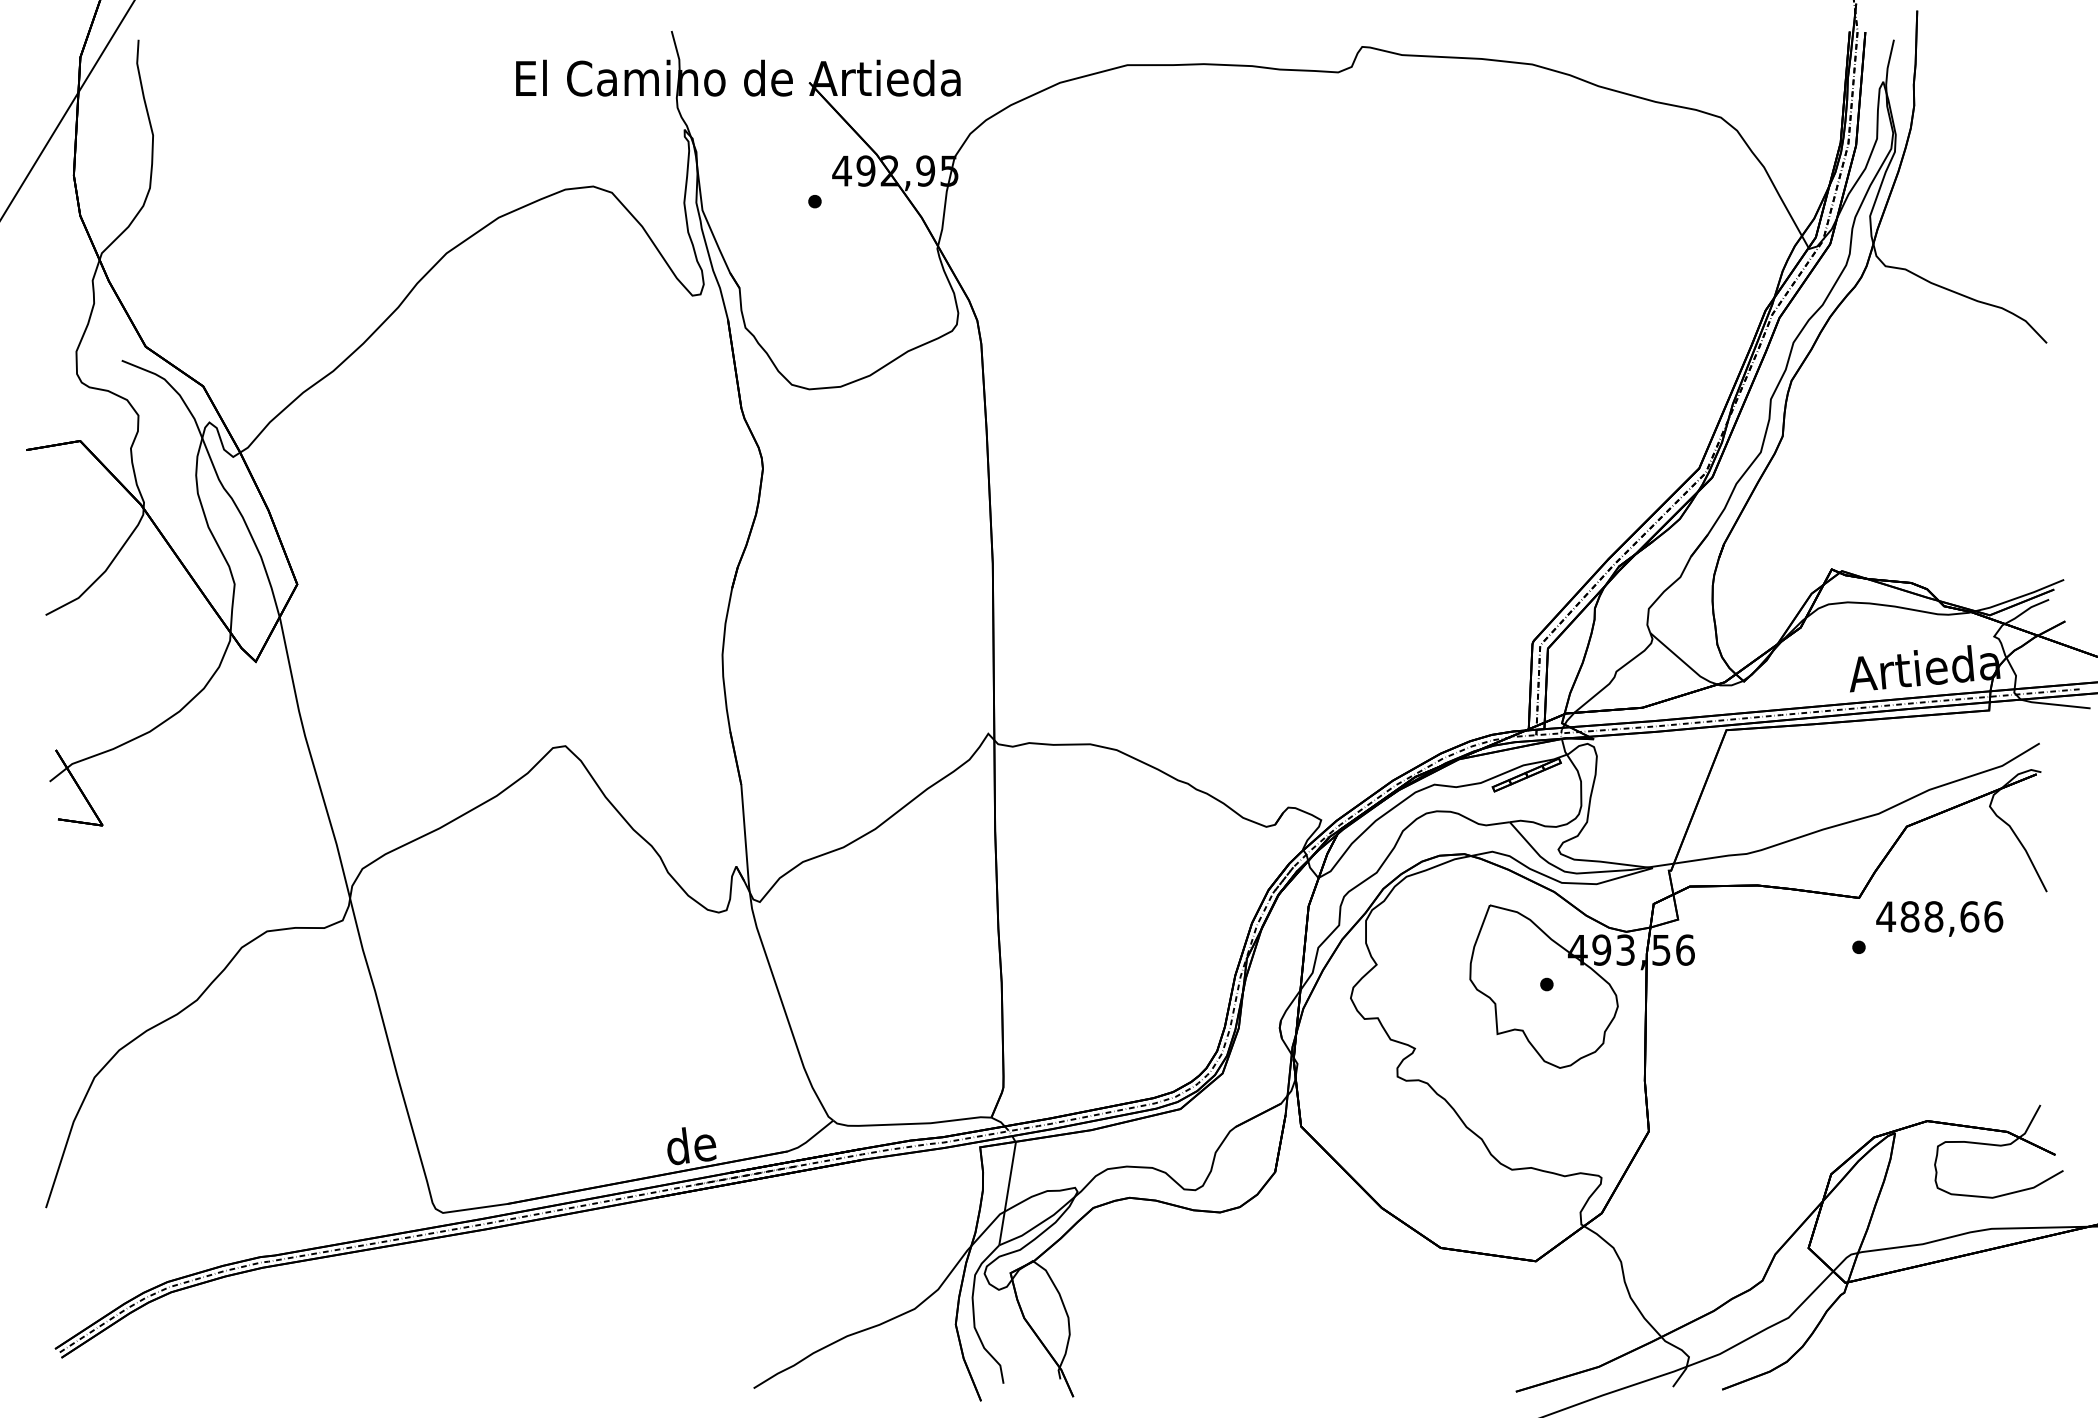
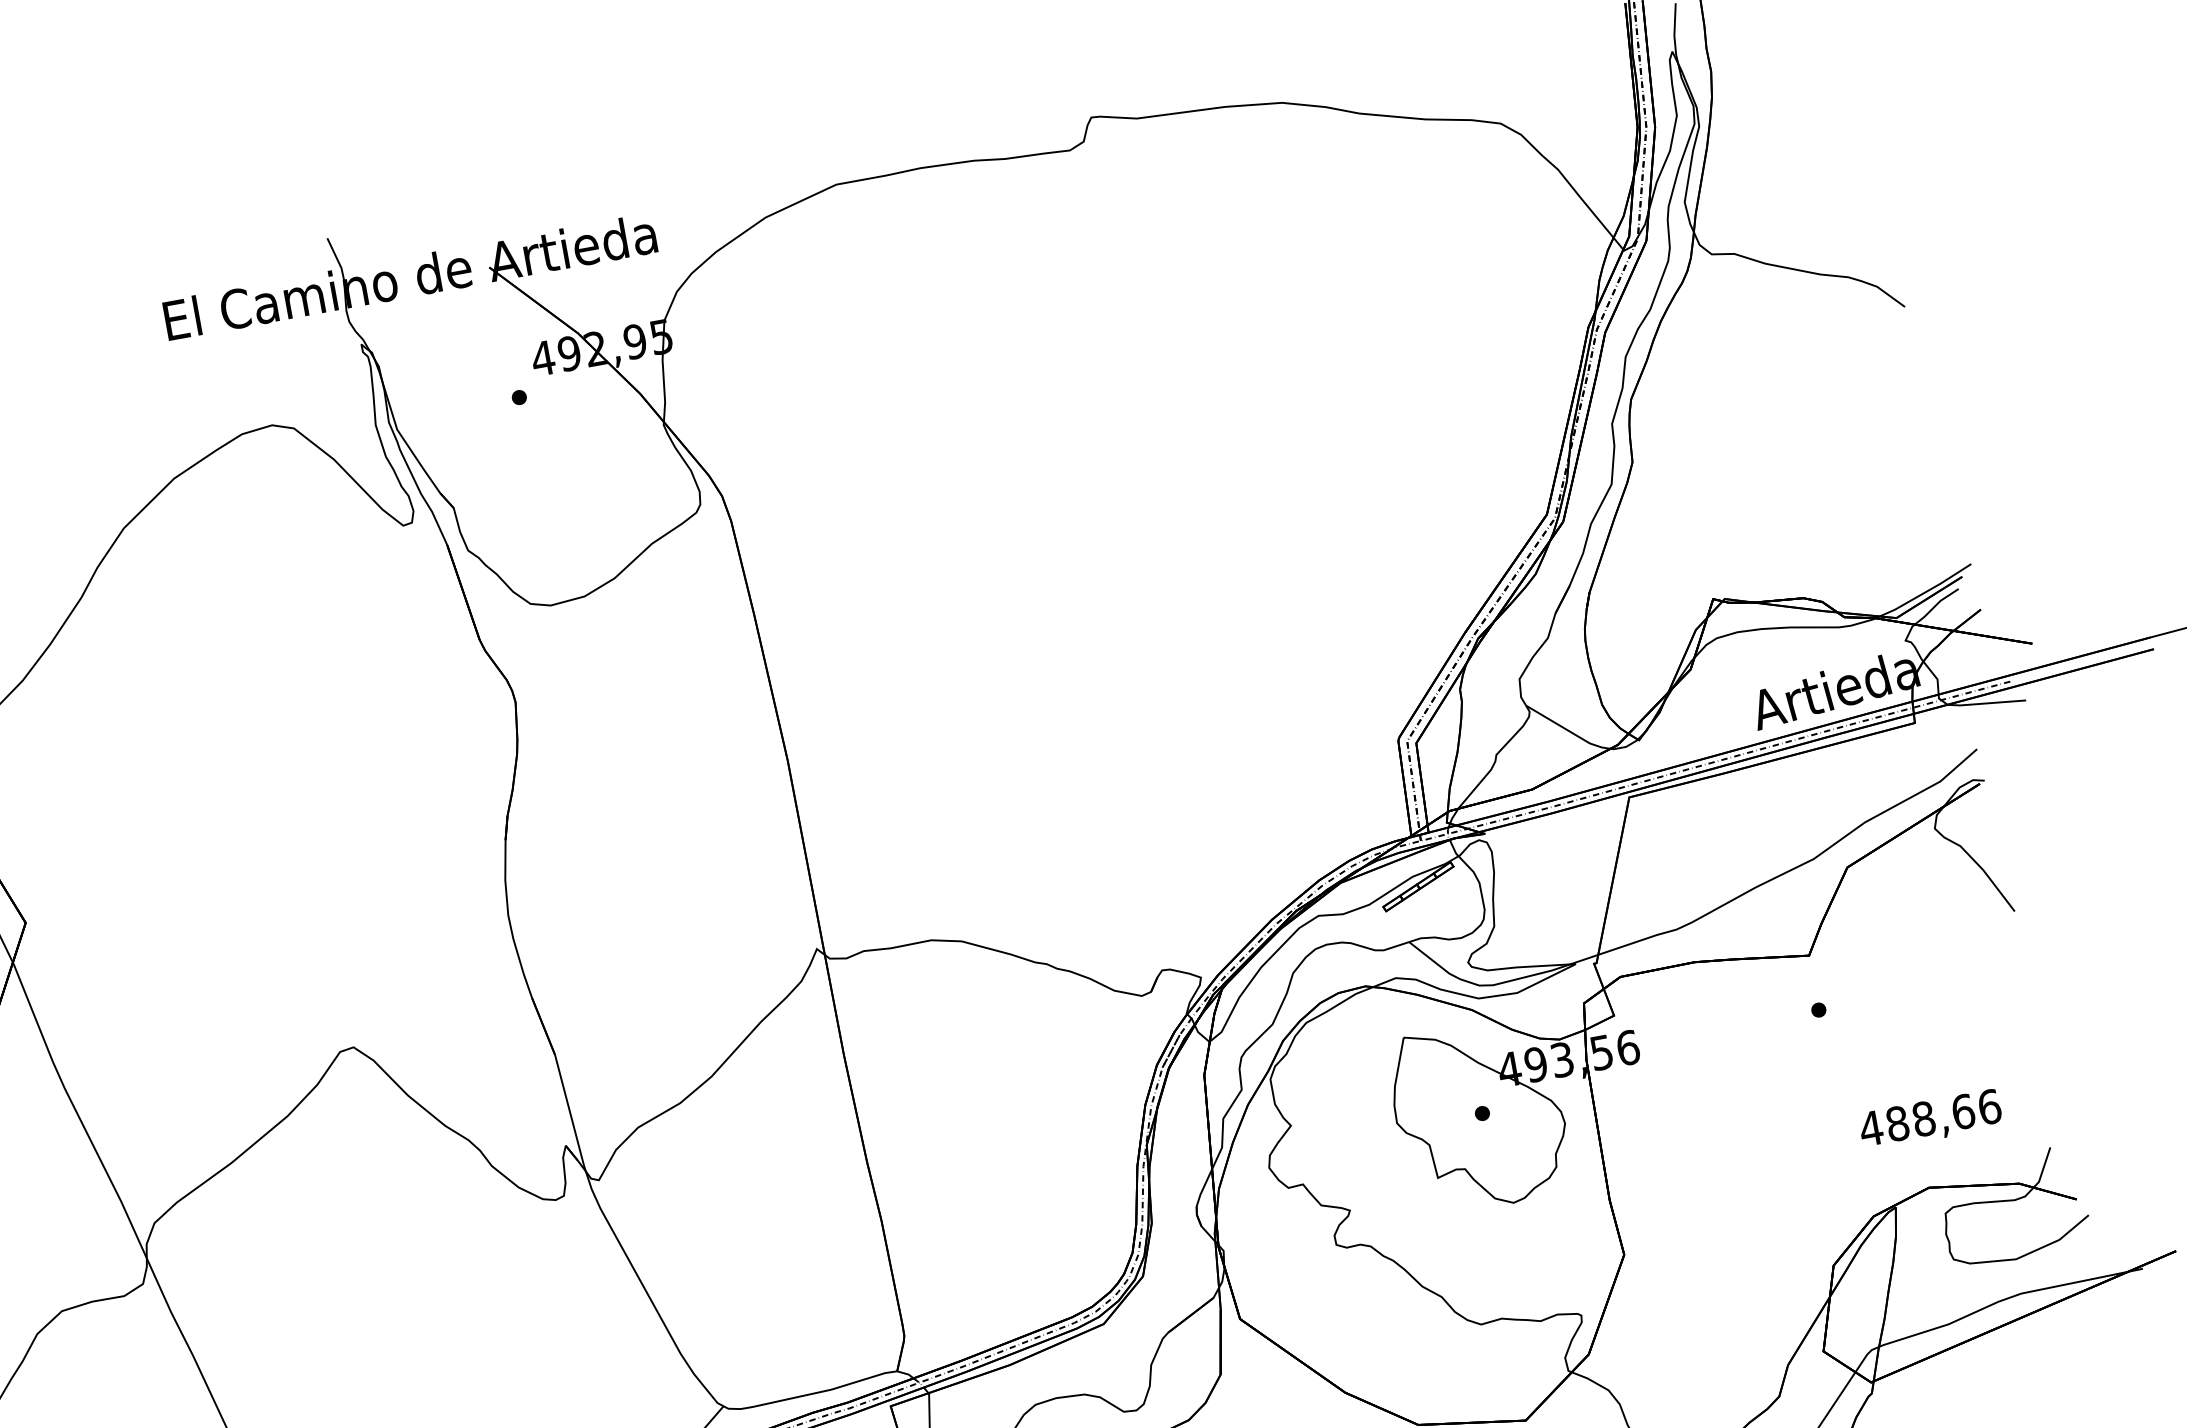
text: (1939, 918) -> (1930, 1119), moved

